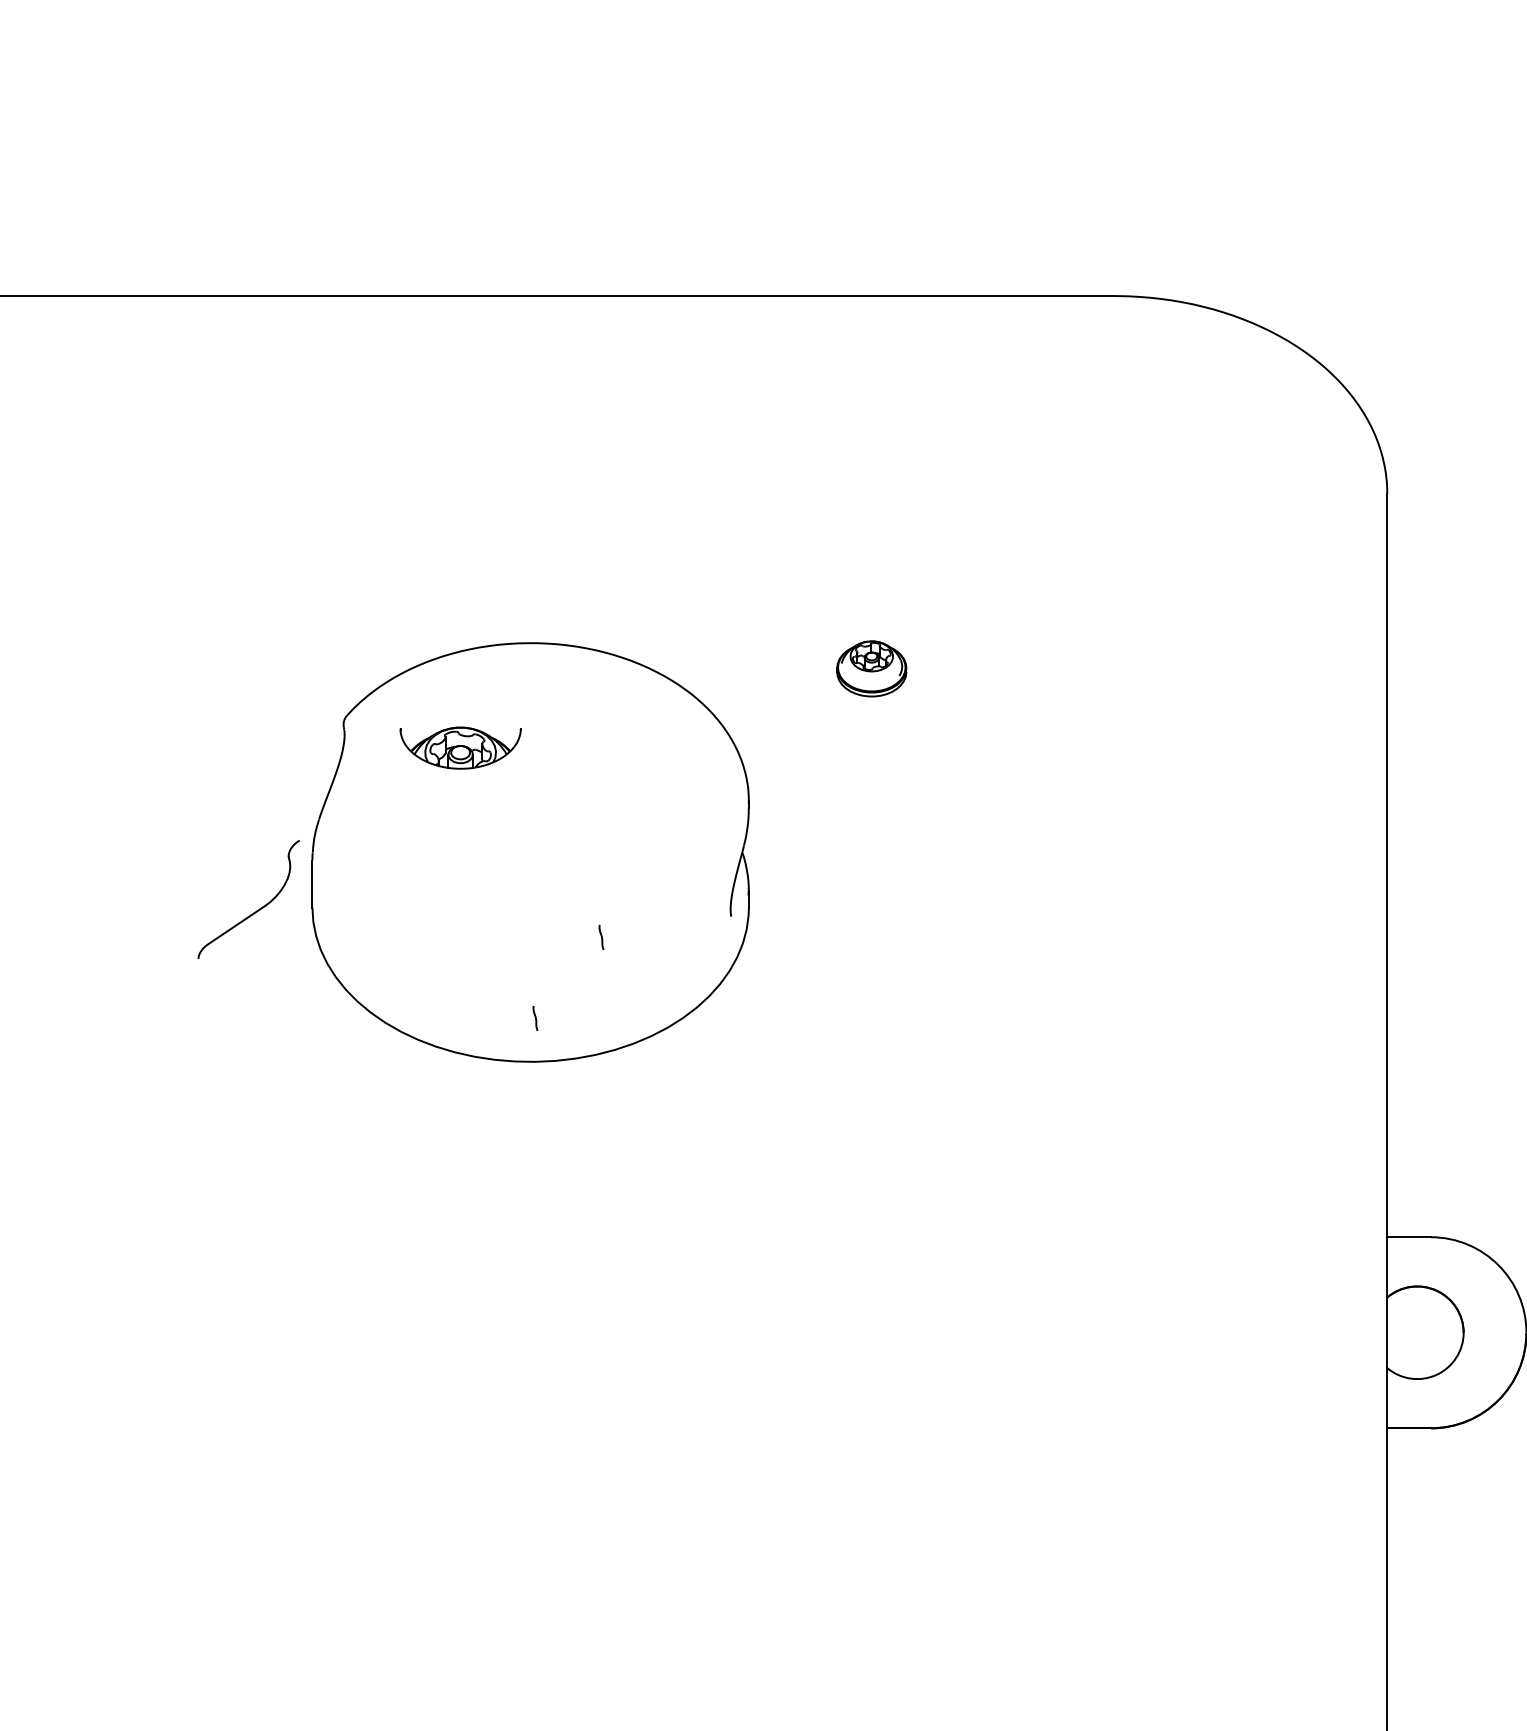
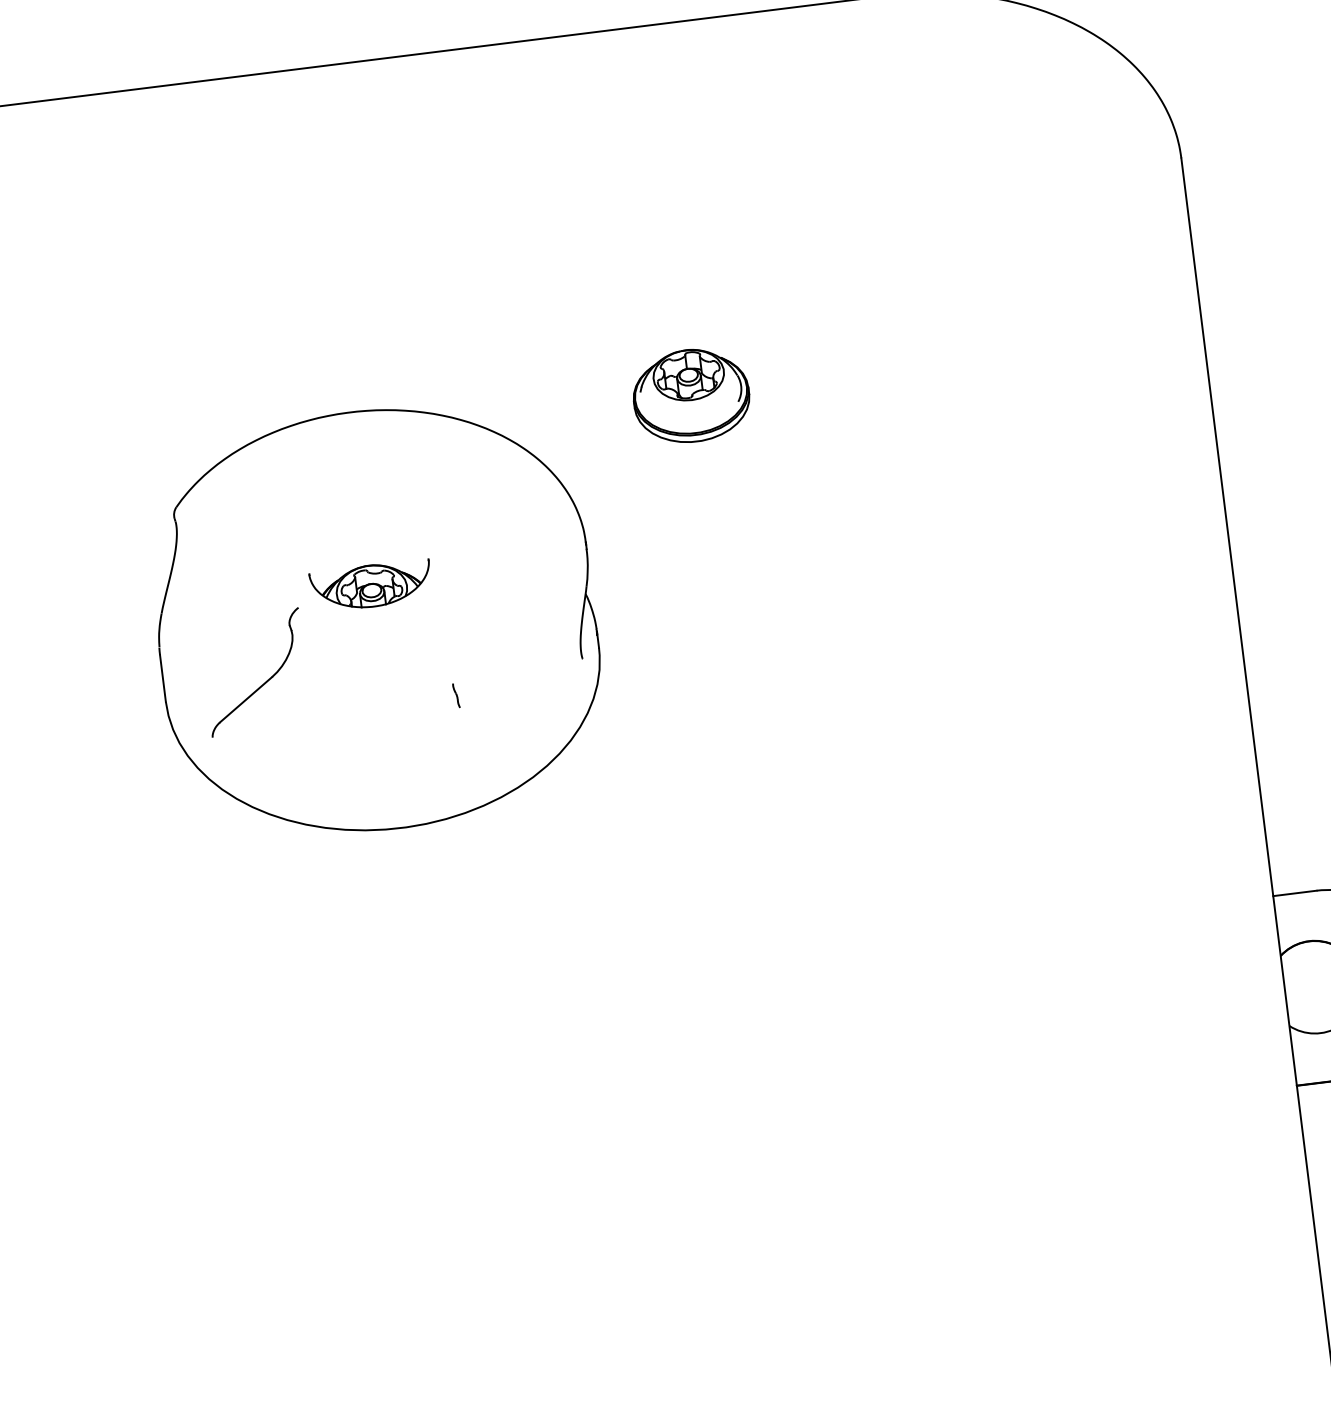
part: (871, 668) -> (691, 395), size x1.67
part: (460, 747) -> (371, 585), moved
part: (256, 910) -> (264, 682), moved
line: (535, 1018) -> (400, 784), removed

